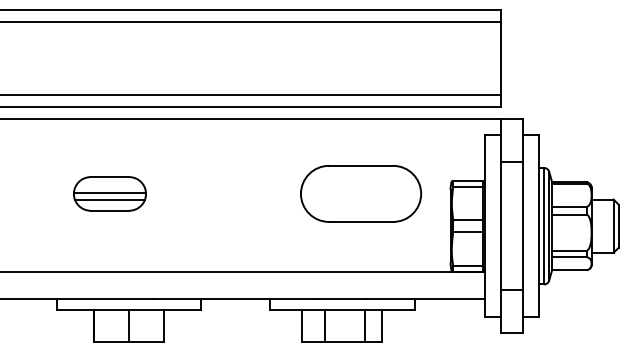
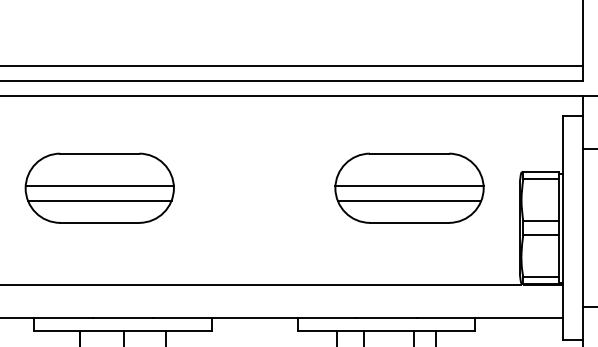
line: (361, 192) -> (410, 186), added
part: (109, 193) -> (99, 187), size x1.67
line: (360, 204) -> (408, 201), added

